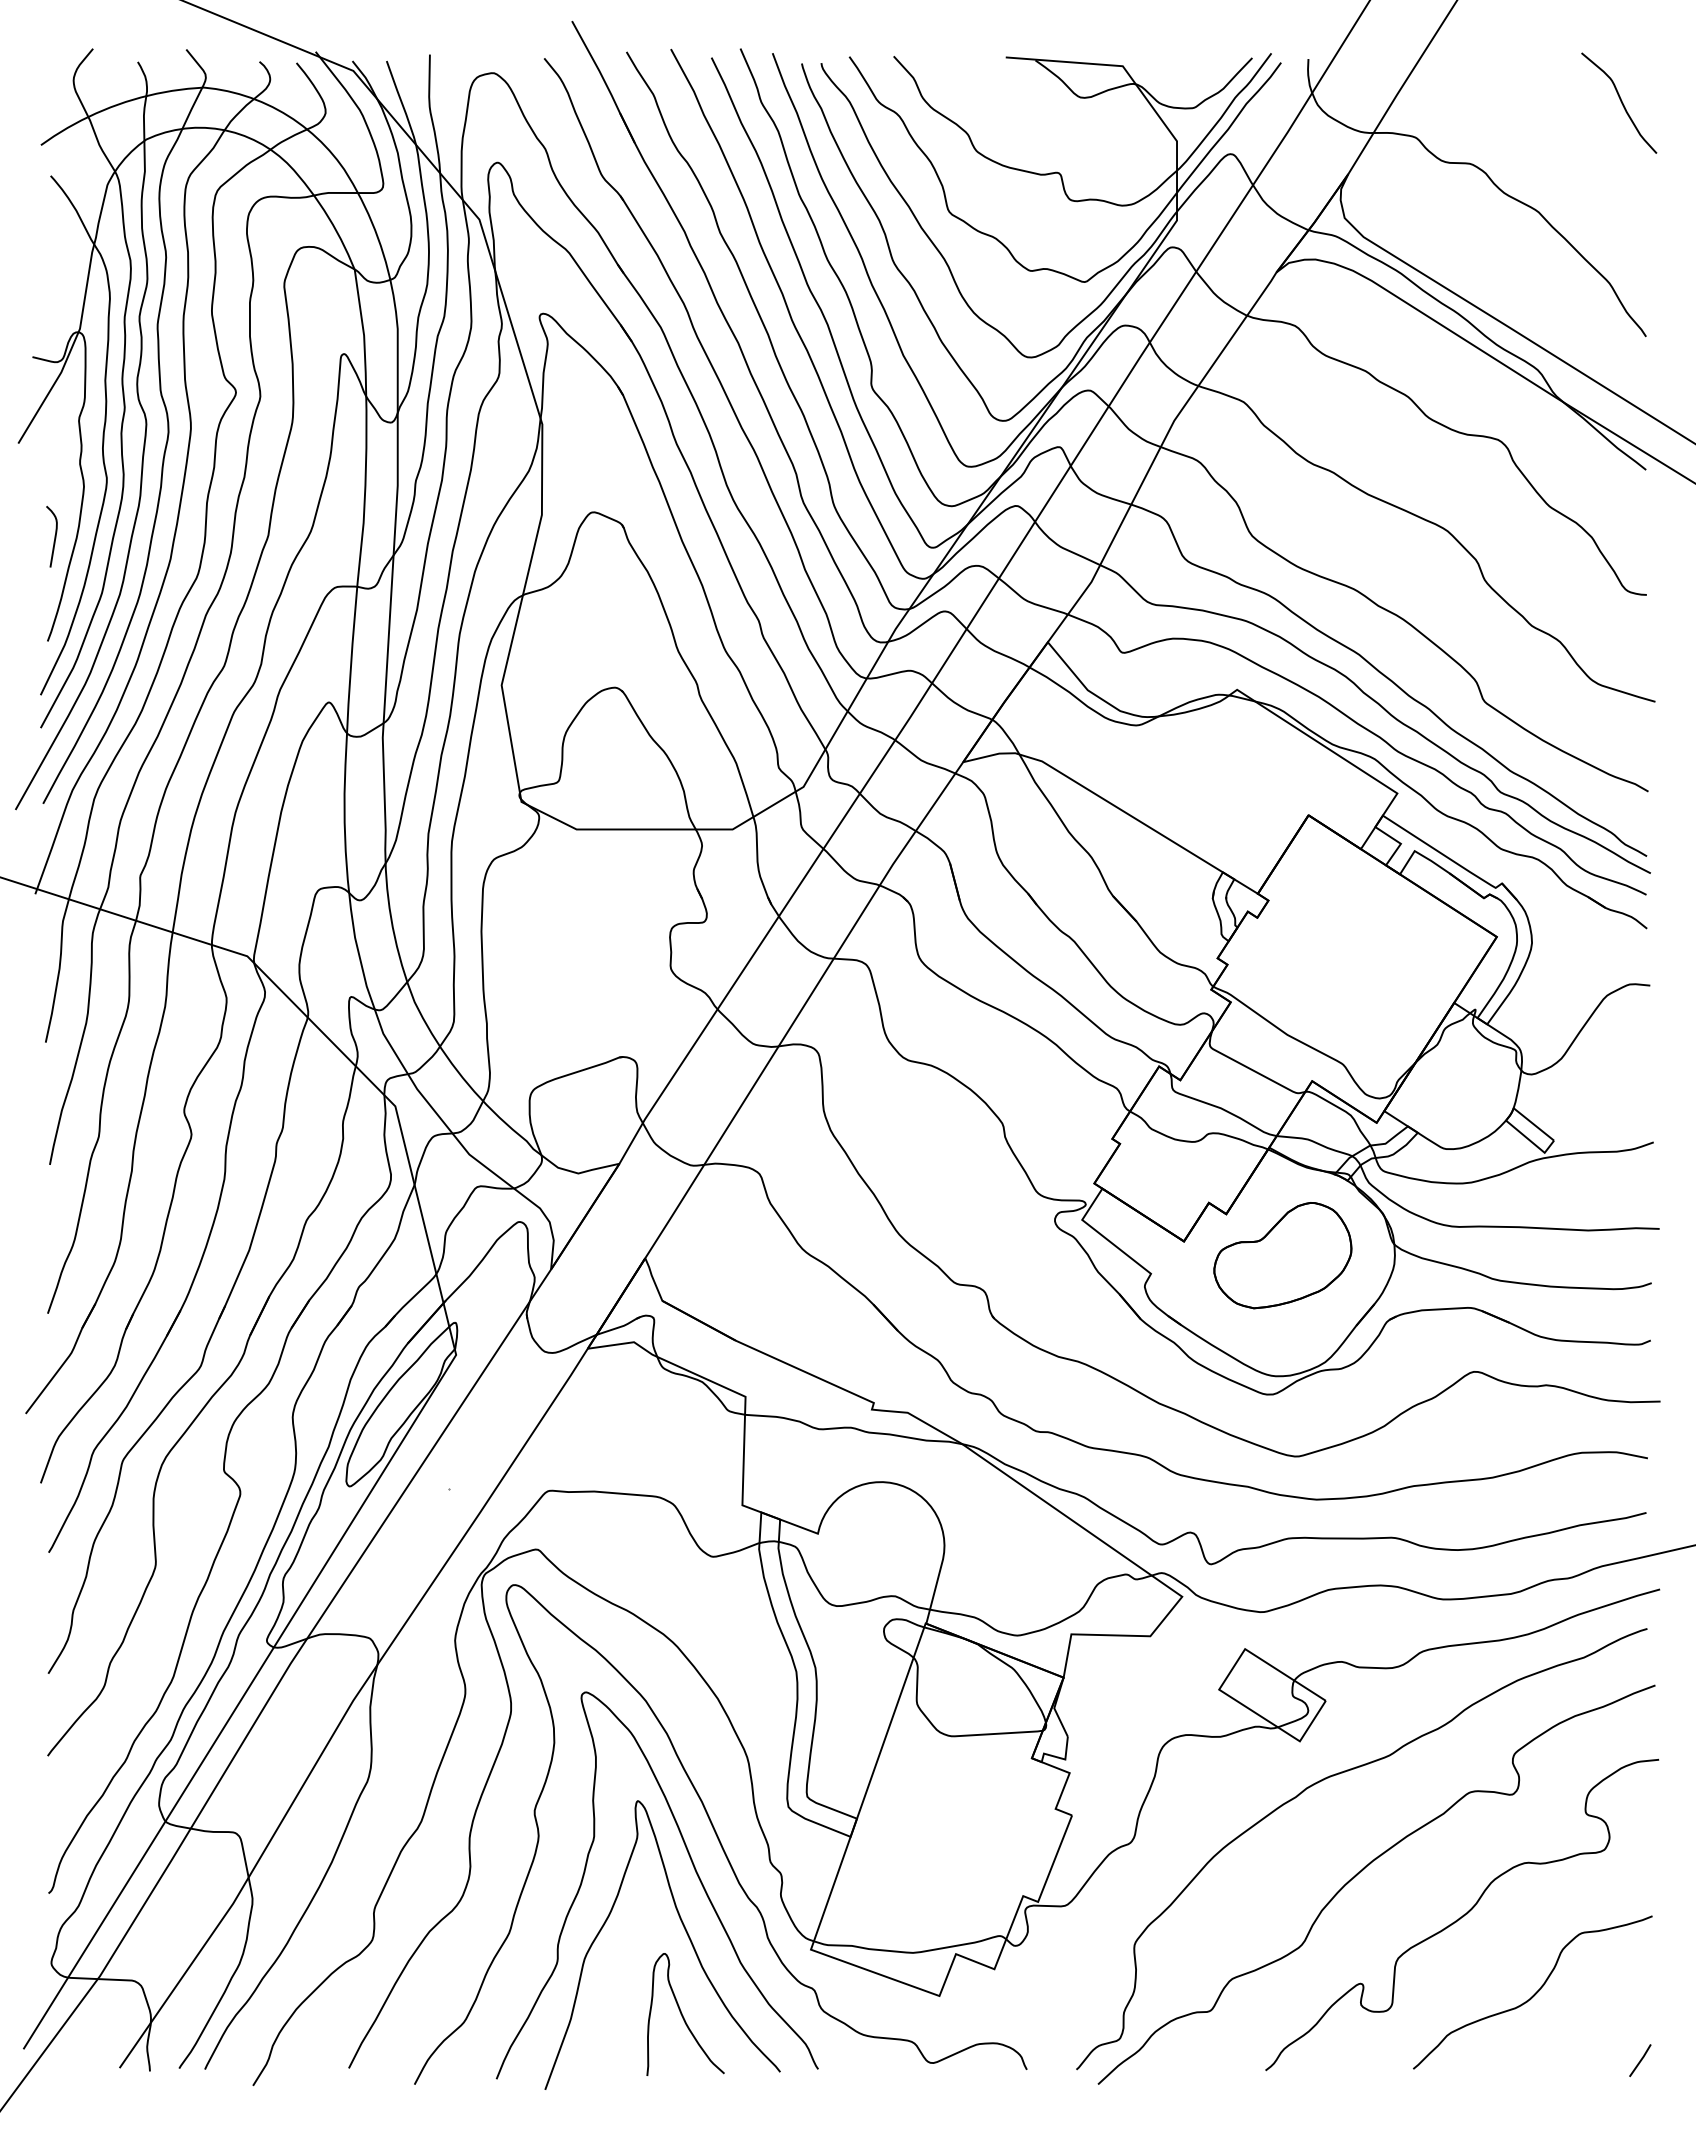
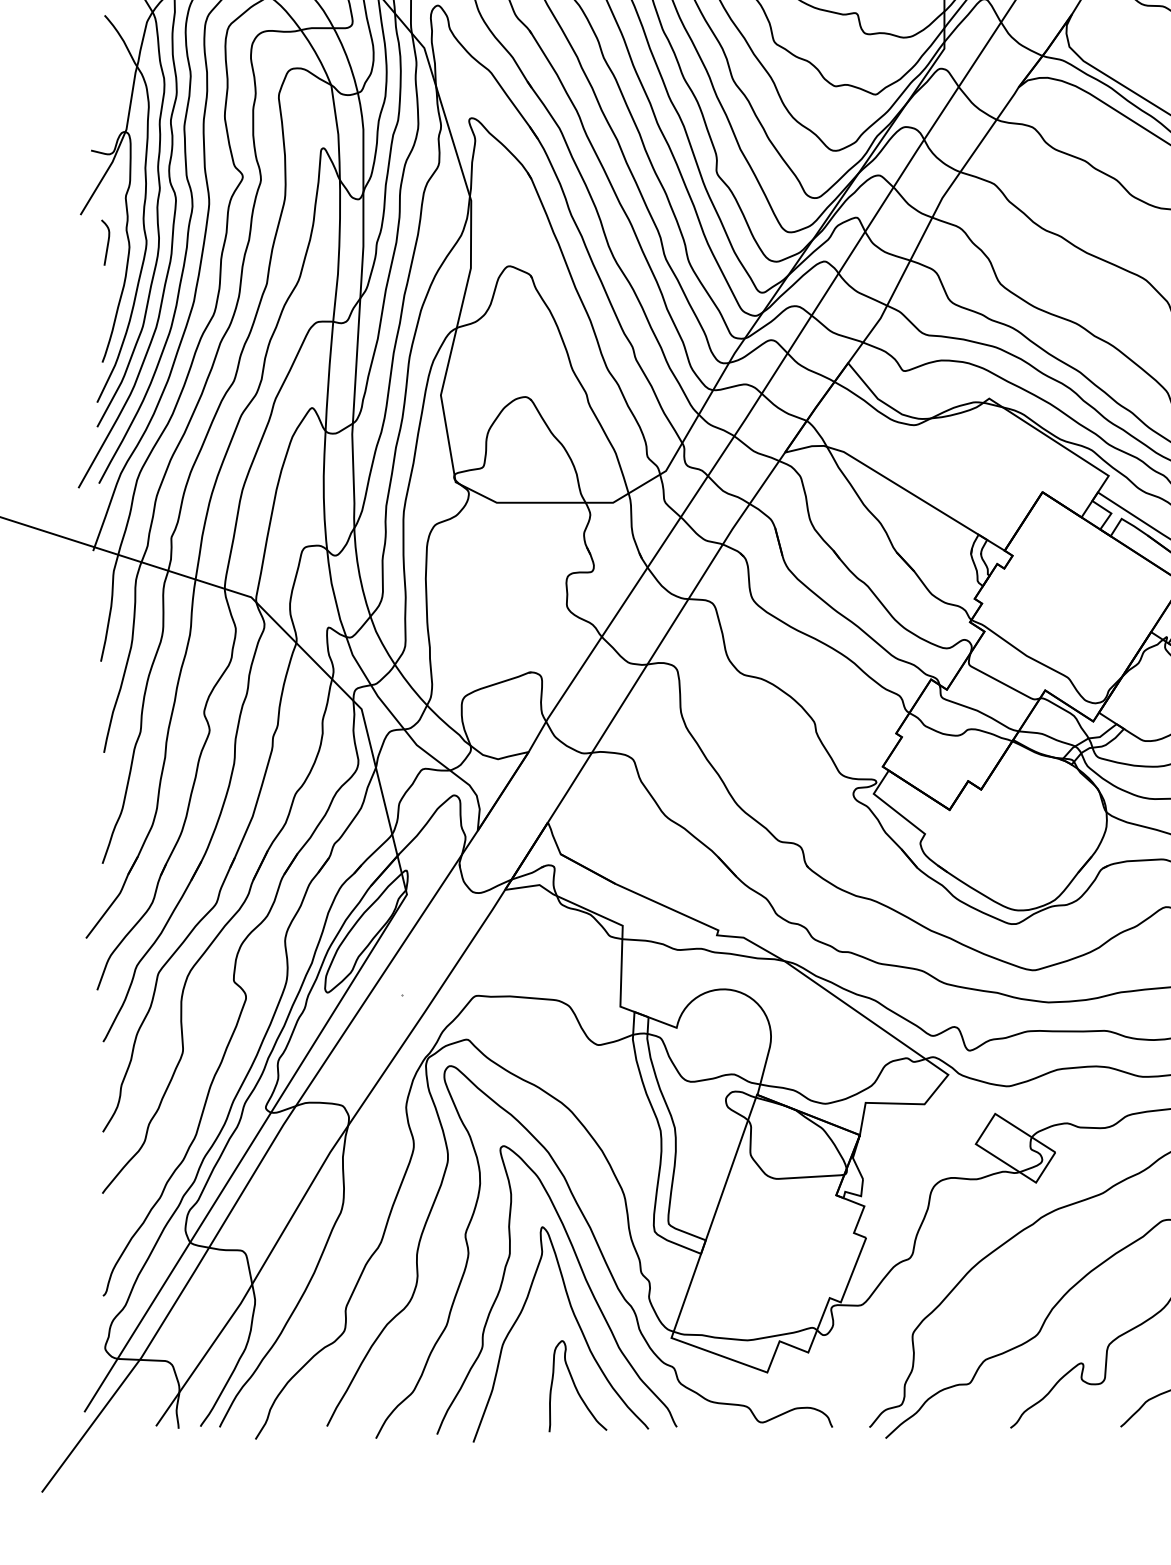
curve: (54, 536) -> (107, 242), moved
part: (1282, 1255) -> (1023, 820), removed

